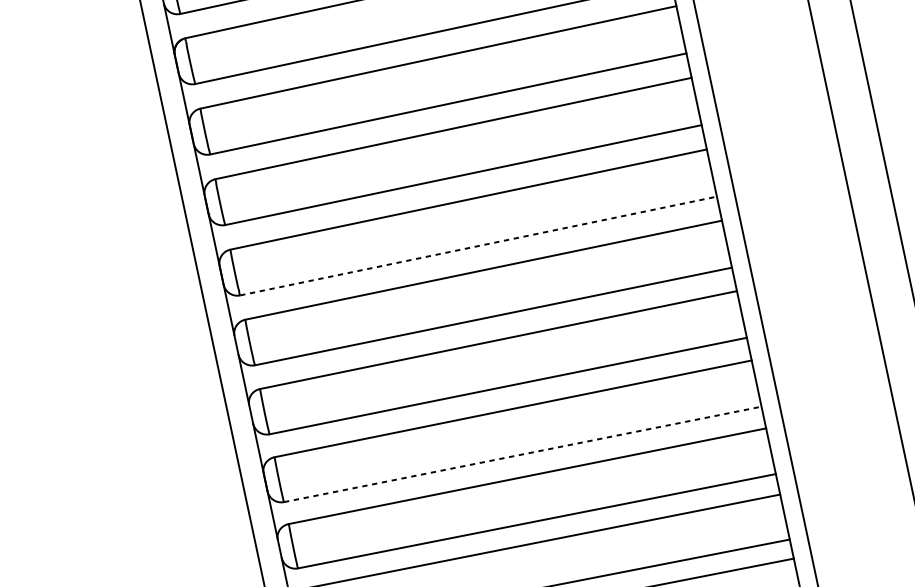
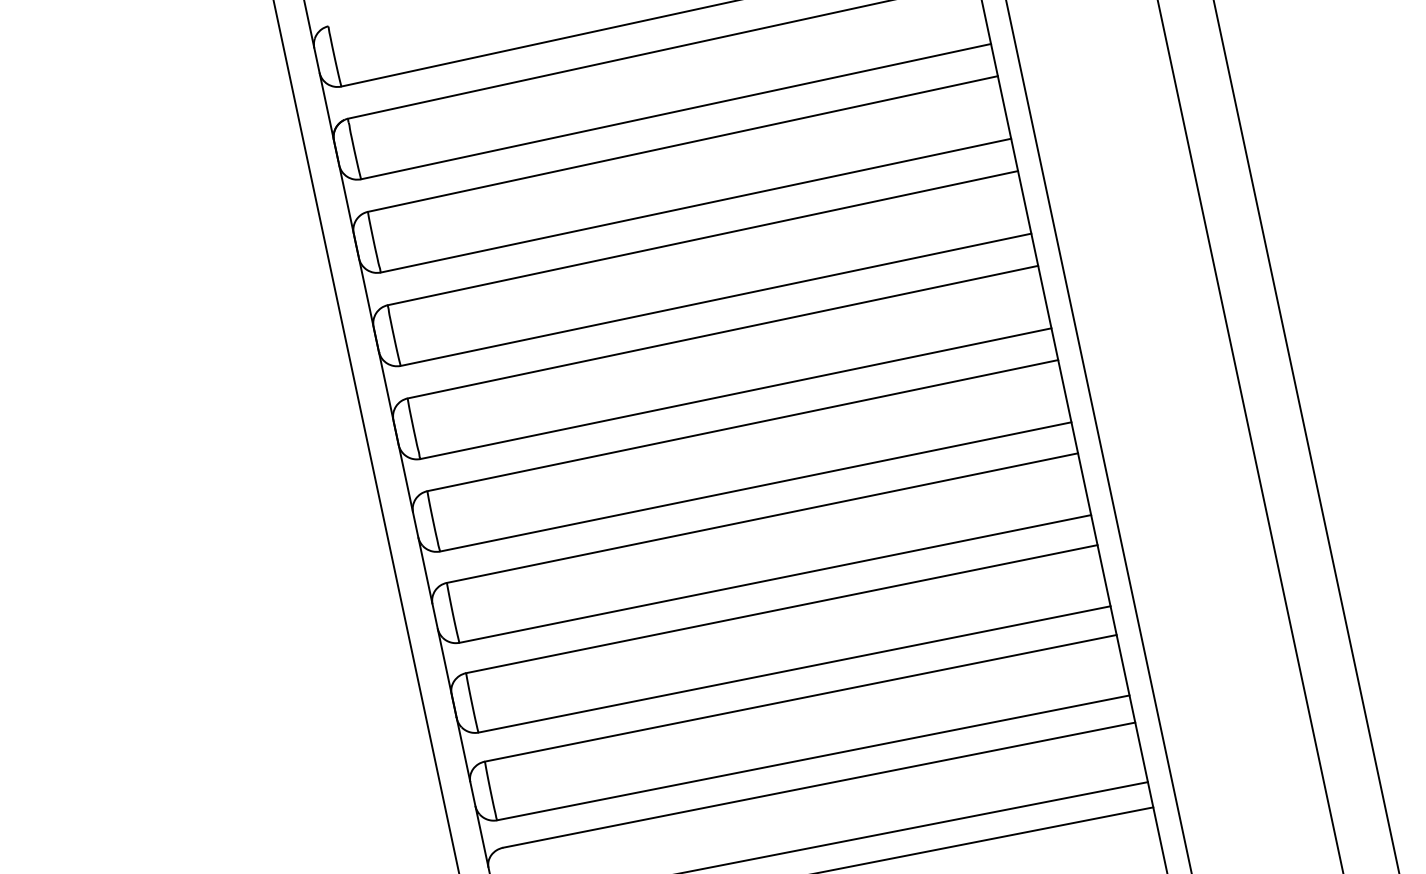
line: (478, 245) -> (736, 393), dashed -> solid
line: (523, 454) -> (795, 669), dashed -> solid

